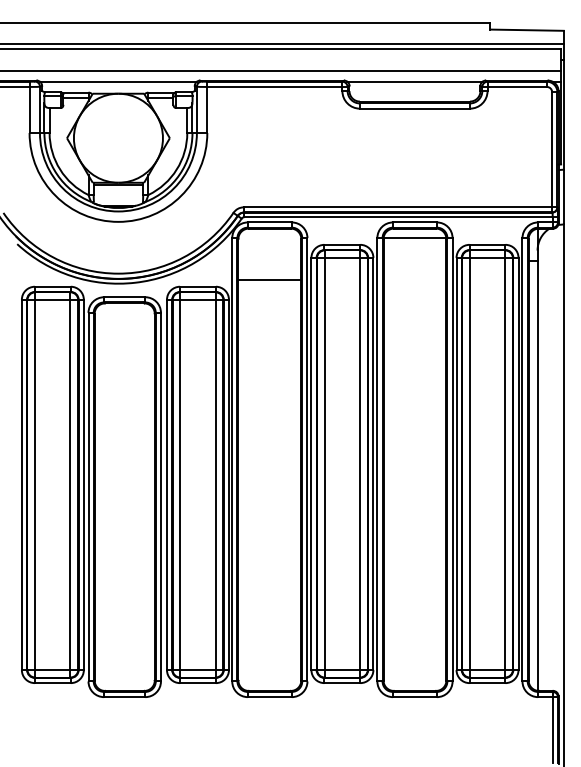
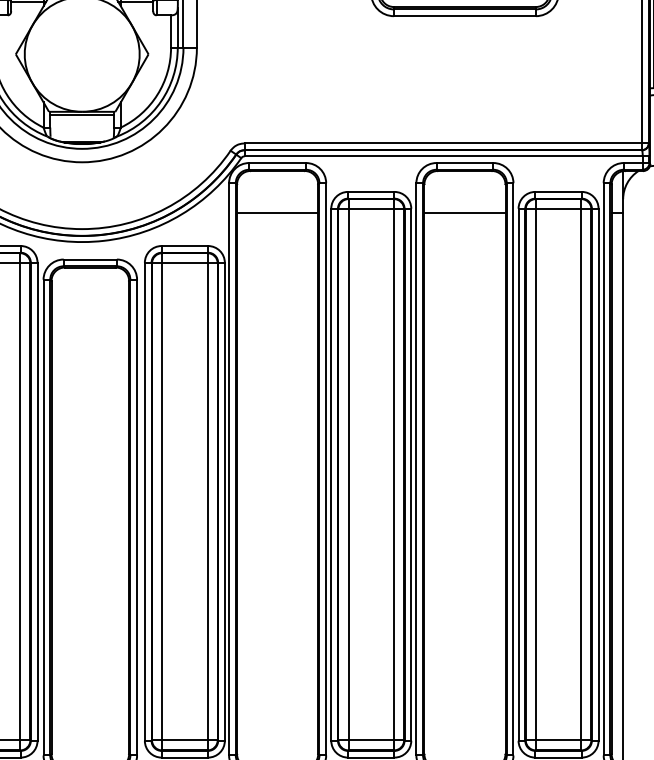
line: (414, 238) -> (464, 213), moved
line: (269, 280) -> (277, 213), moved

